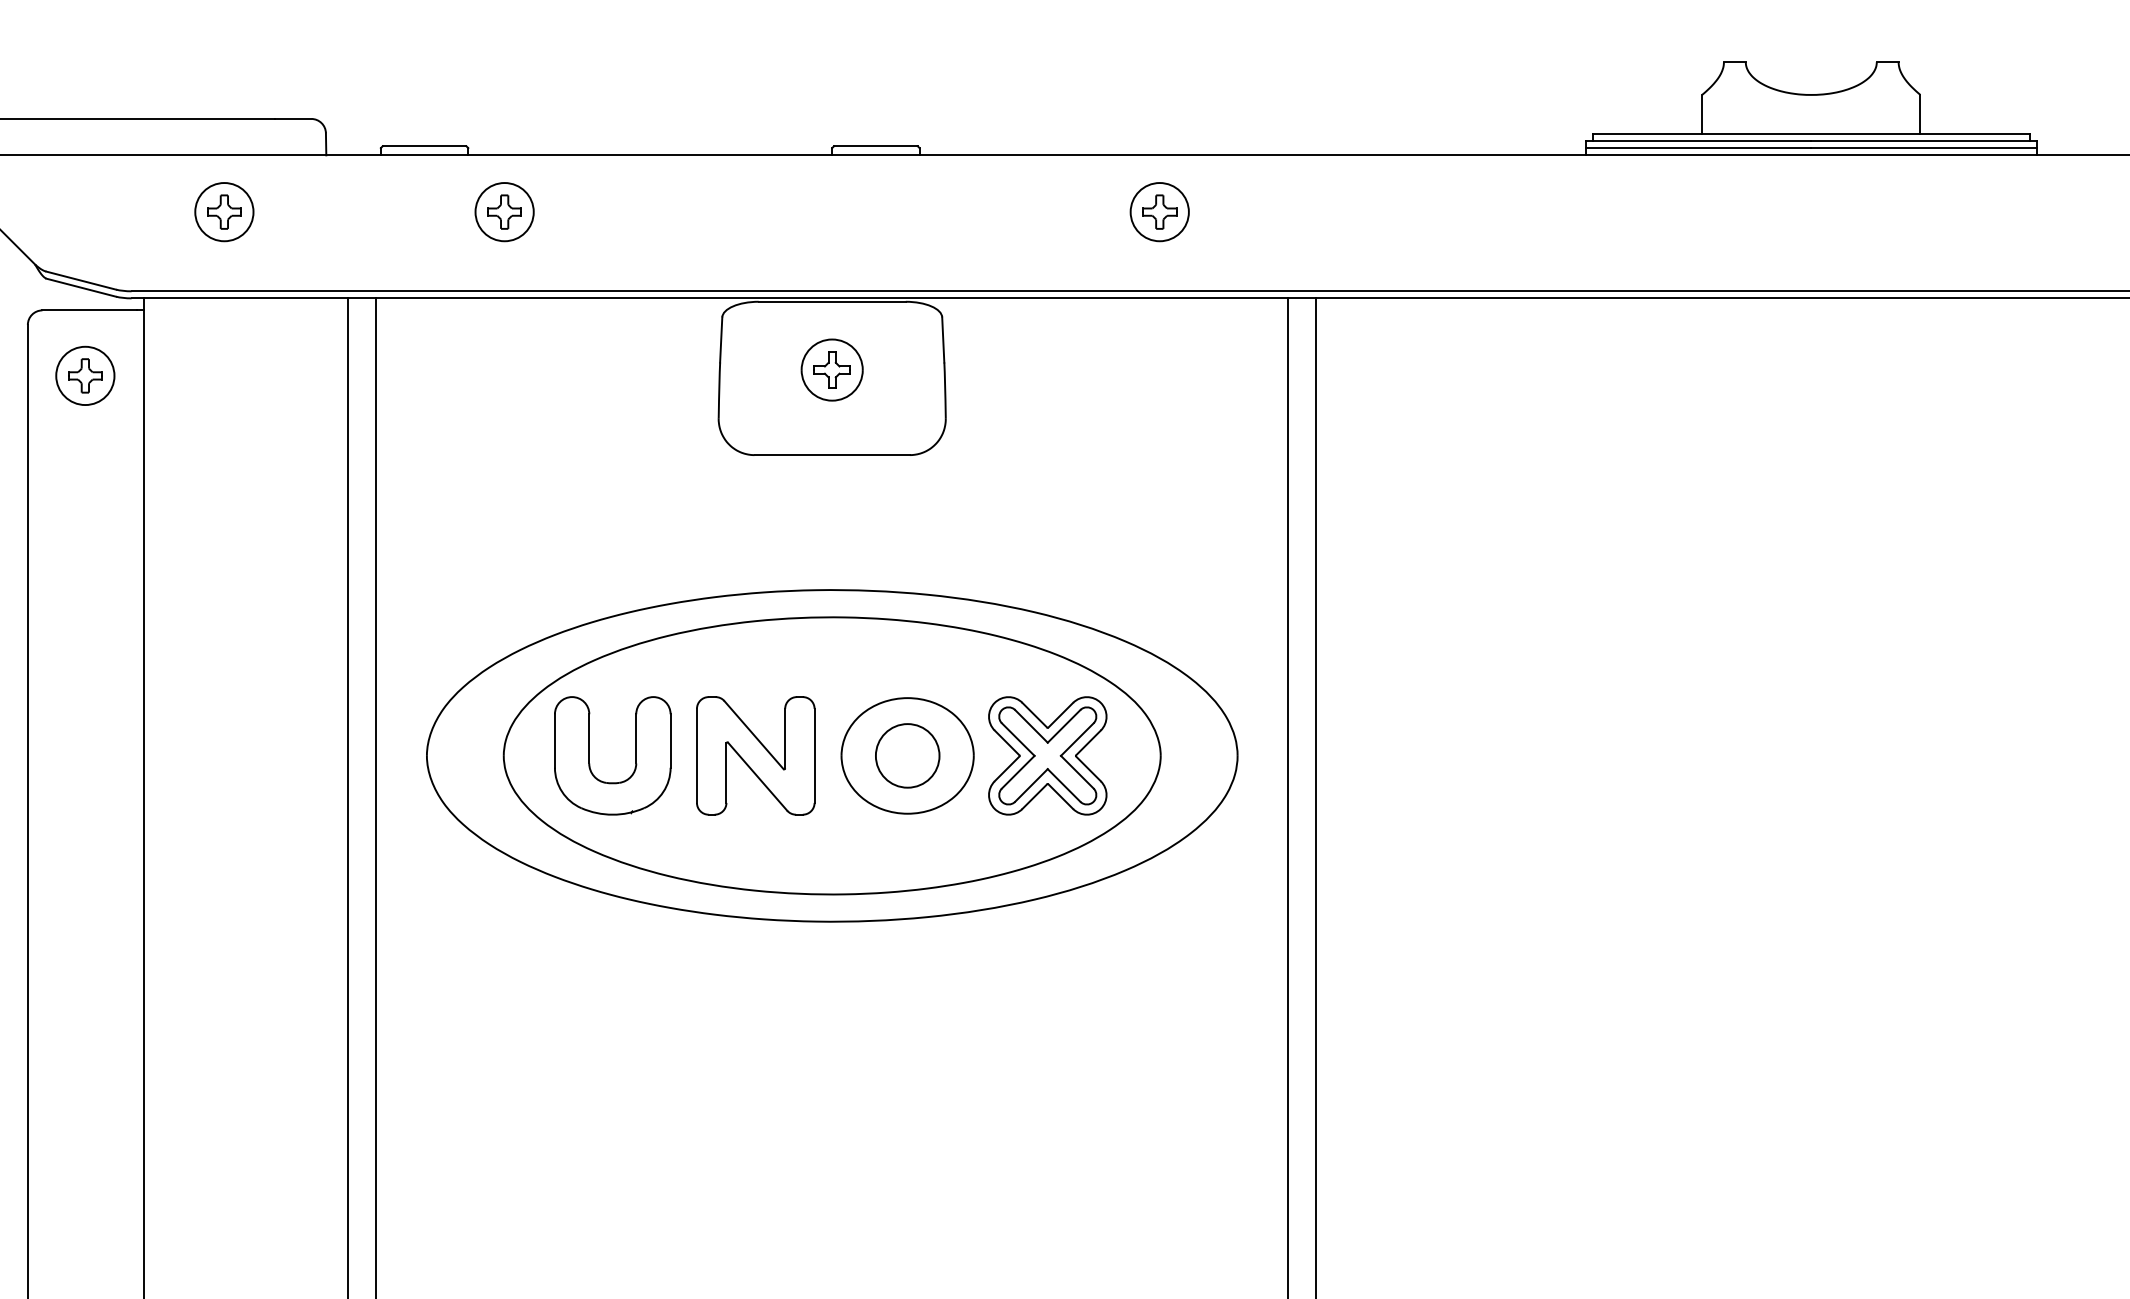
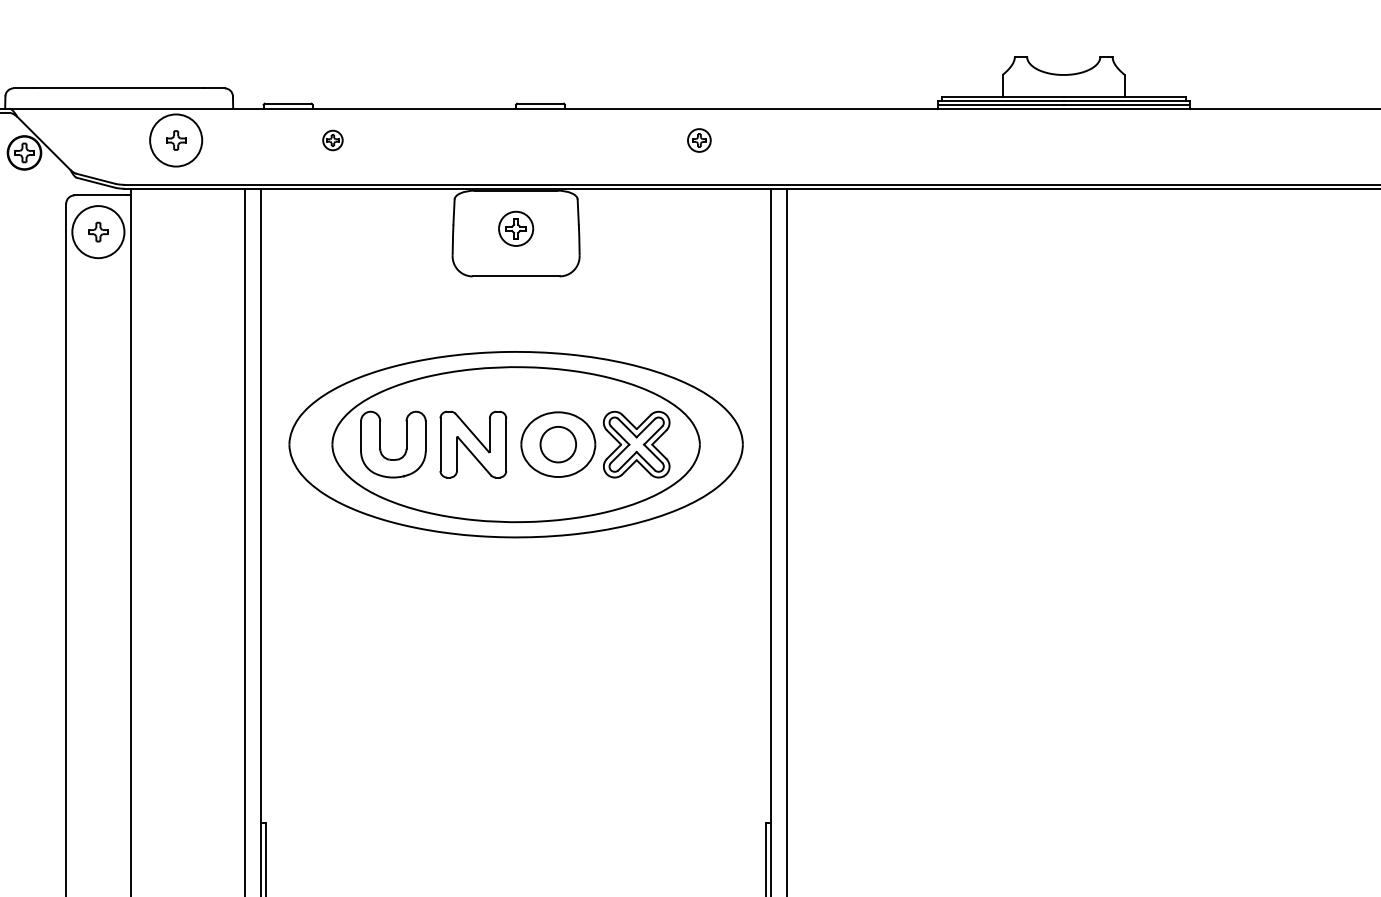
circle: (223, 212) -> (175, 140), size x1.6
part: (503, 212) -> (332, 140), size x0.6
part: (1160, 212) -> (699, 140), size x0.7
circle: (85, 374) -> (98, 231), size x1.6

